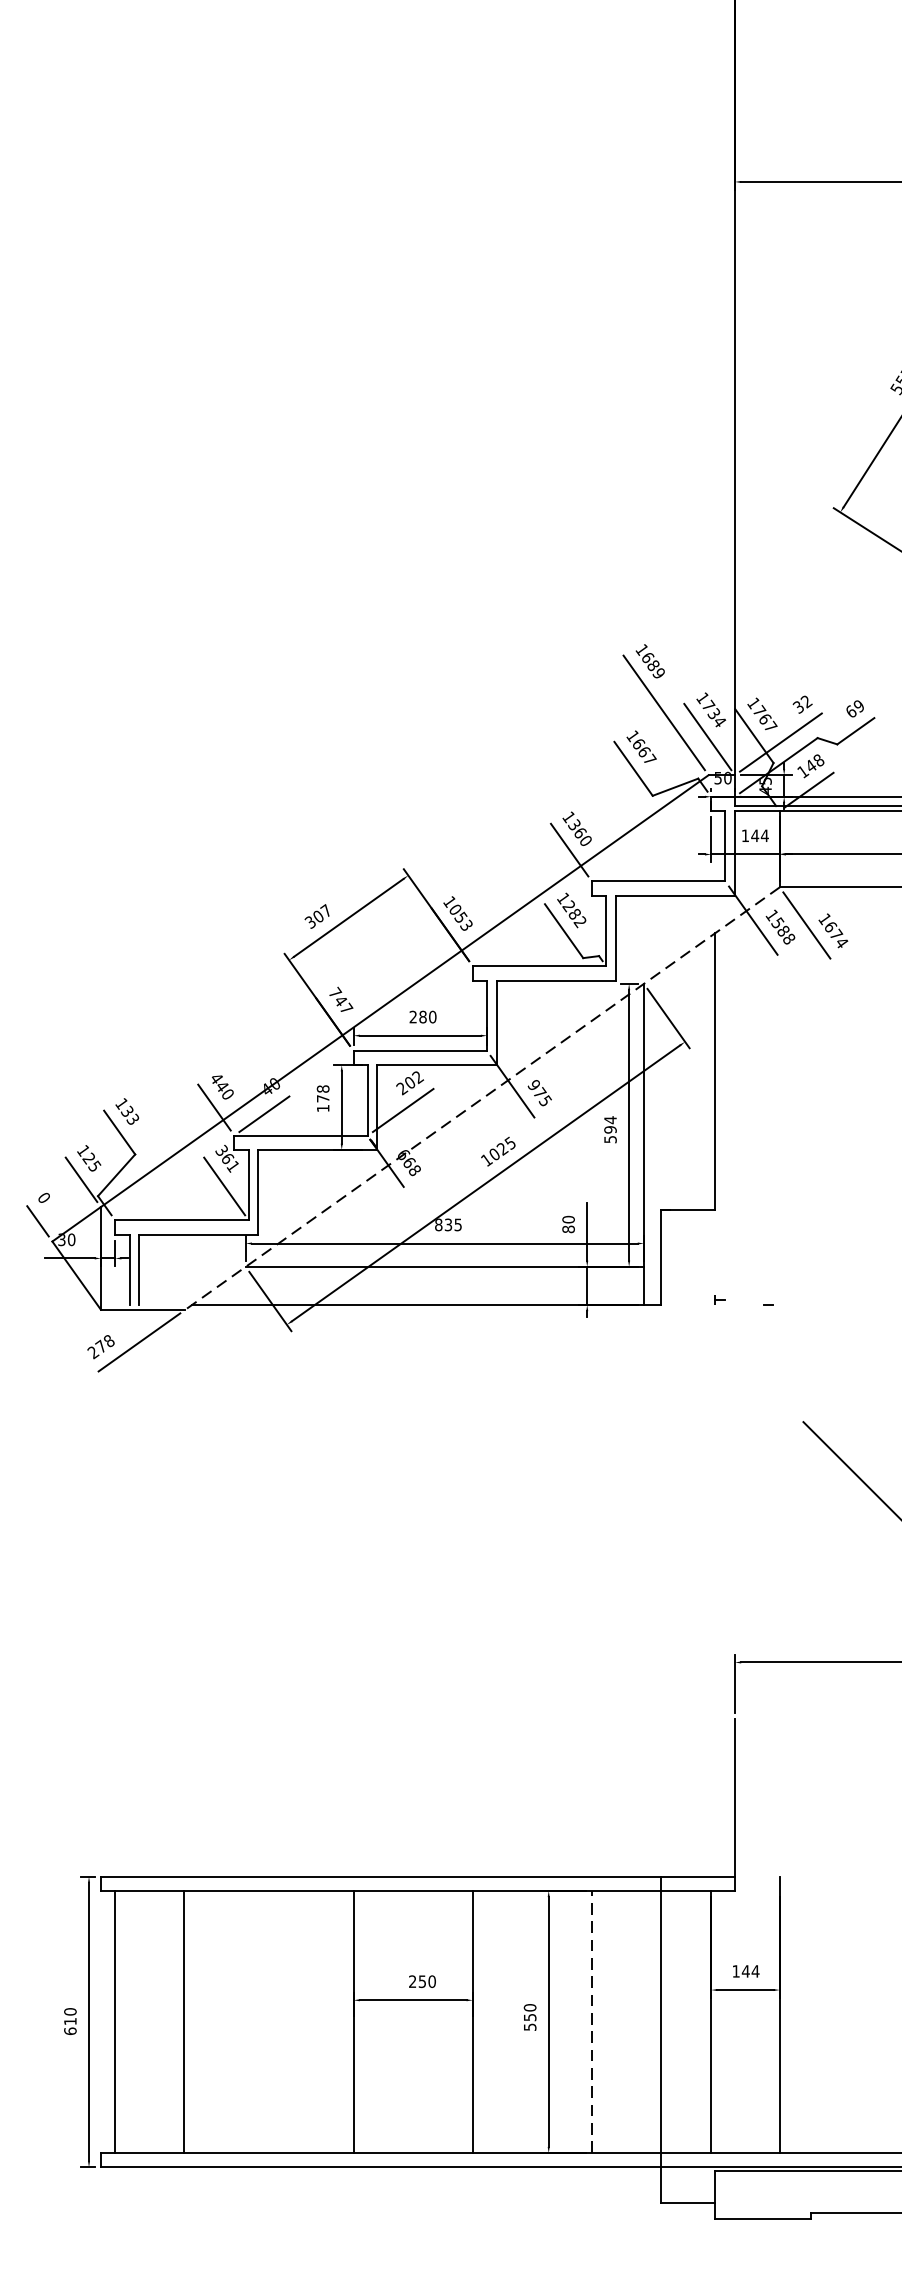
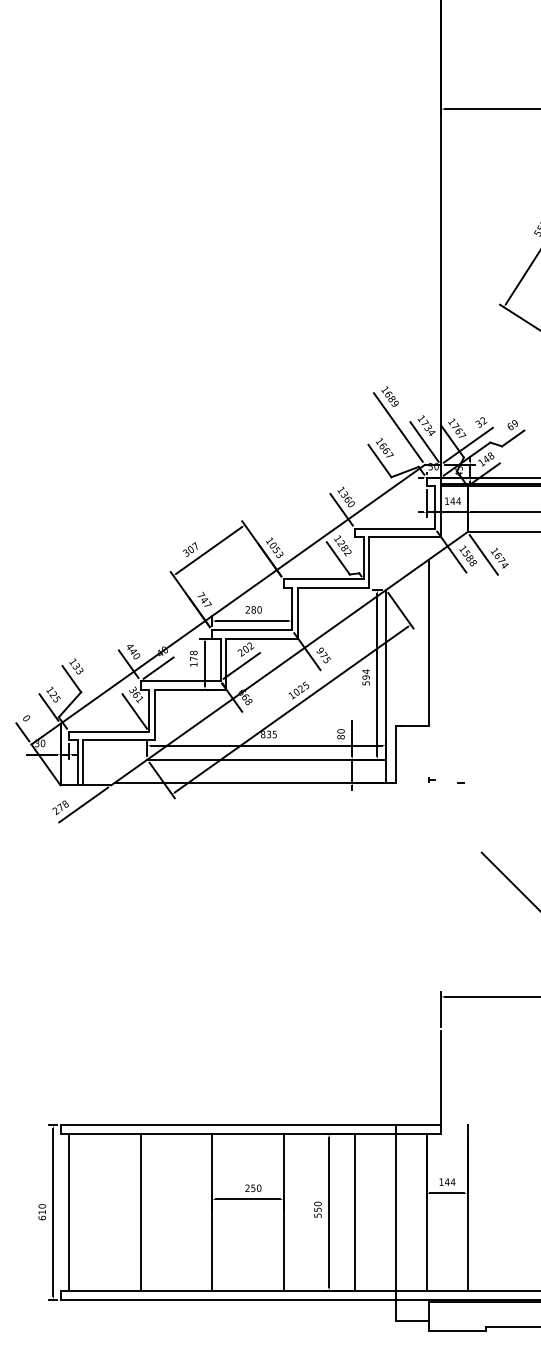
line: (482, 1098) -> (289, 658), dashed -> solid
line: (184, 2022) -> (140, 1212), moved
line: (592, 2022) -> (355, 1212), dashed -> solid

